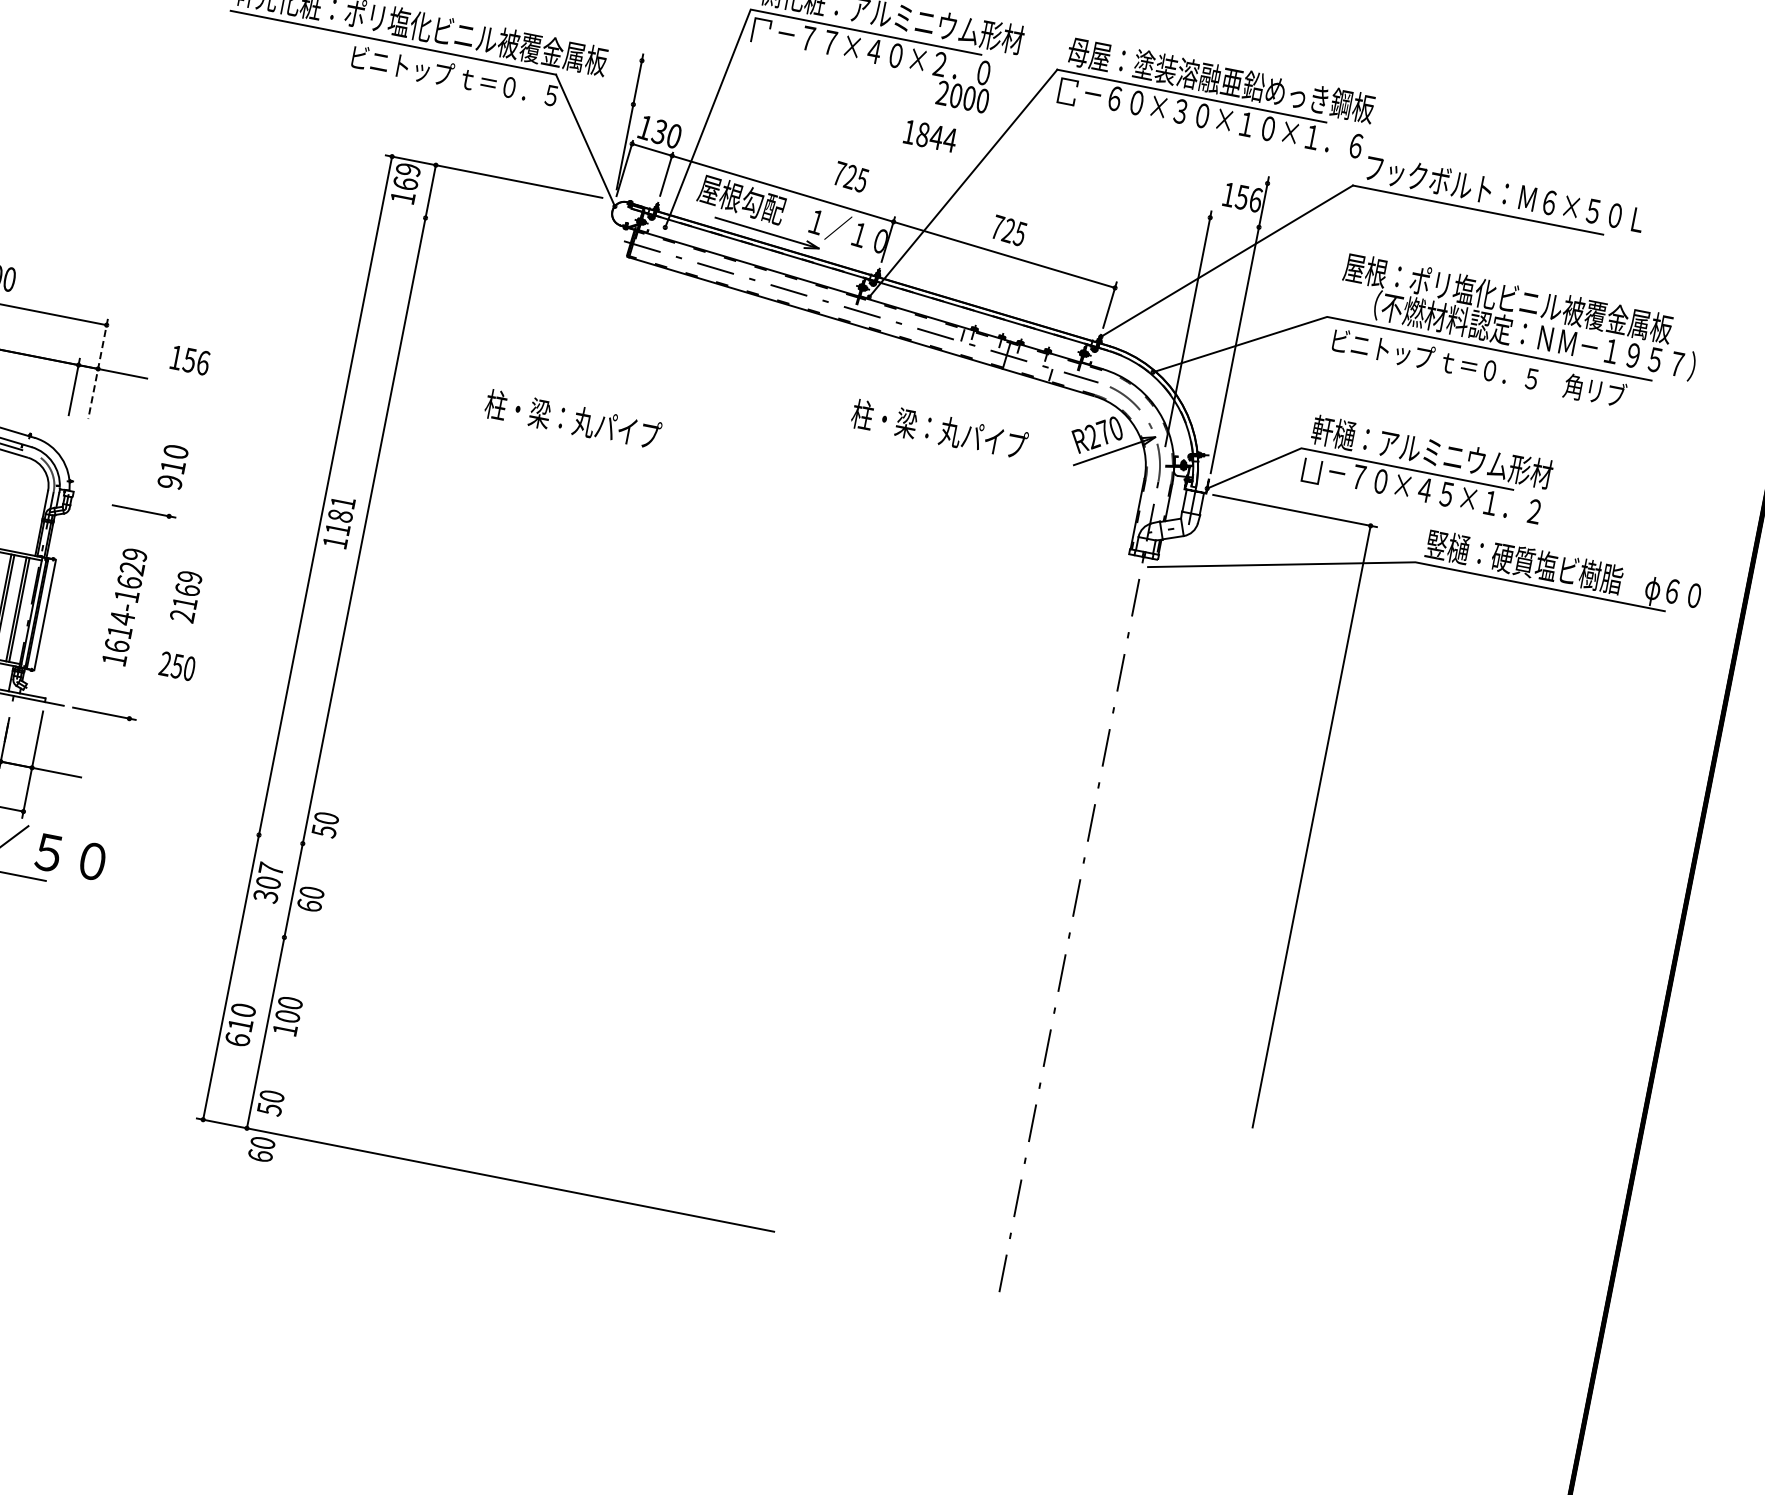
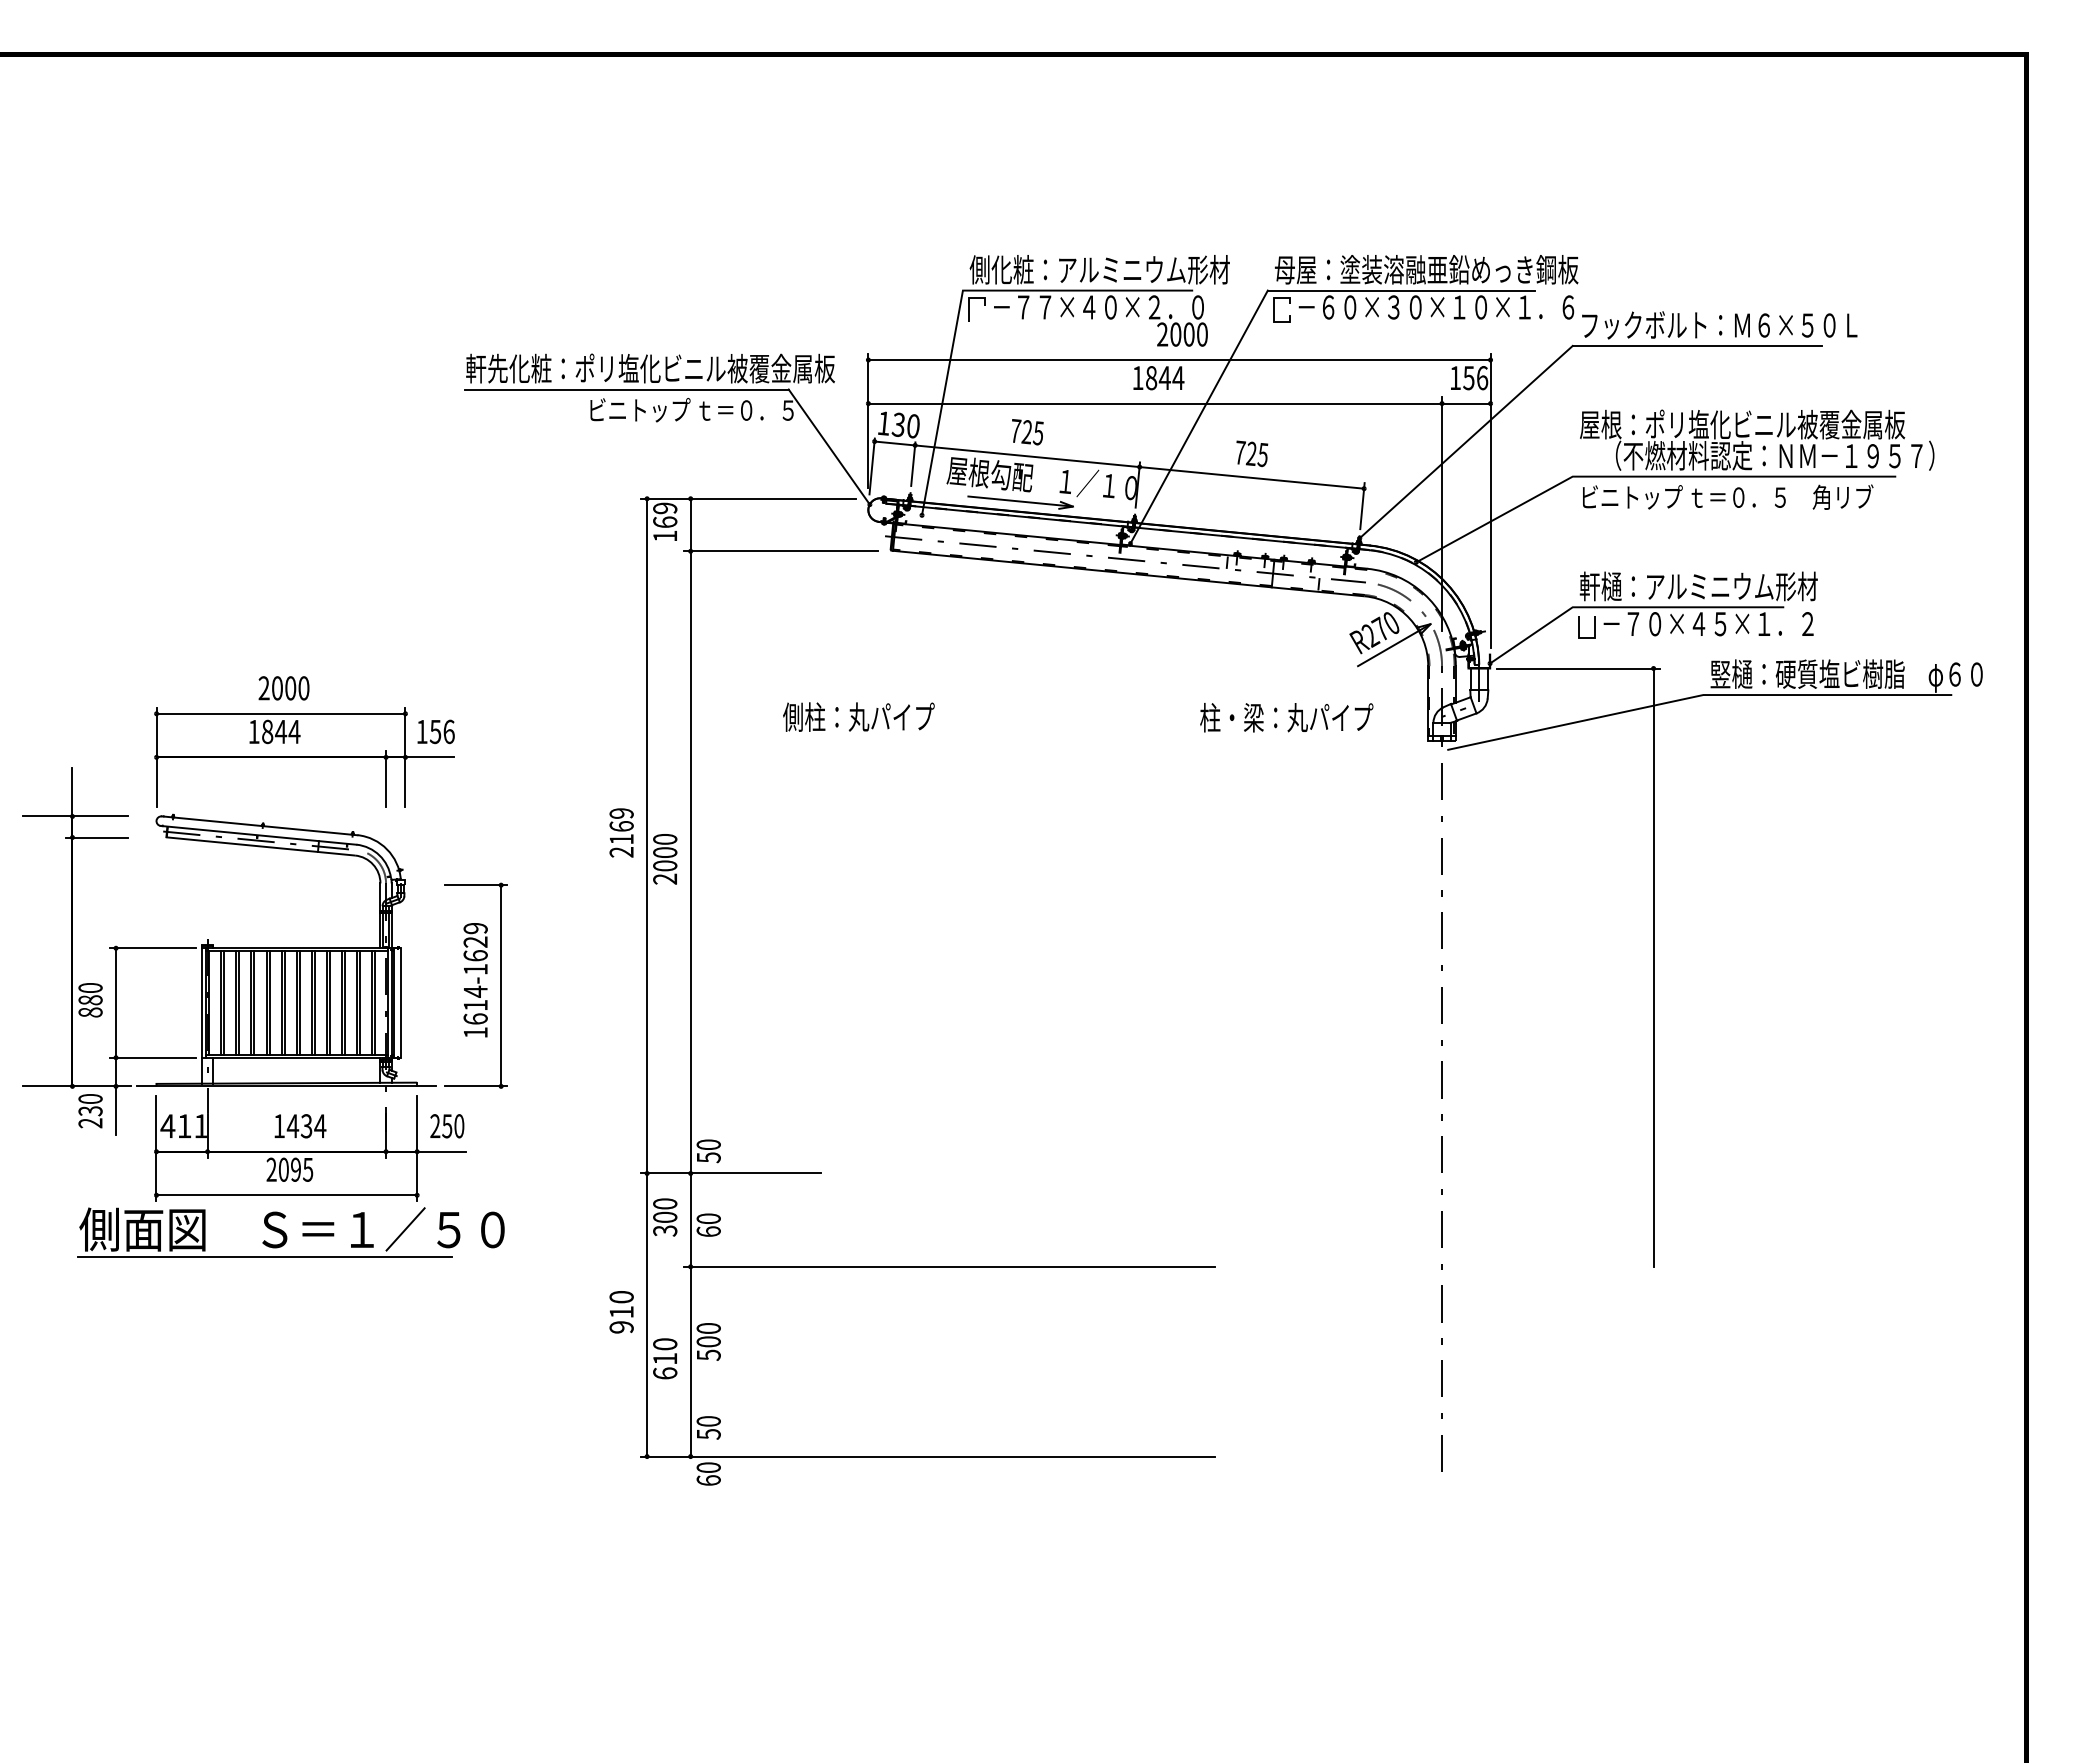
line: (954, 122) -> (1179, 360), added
line: (946, 165) -> (1179, 403), added
text: (851, 177) -> (1027, 432), moved
line: (516, 236) -> (781, 551), added
text: (189, 359) -> (435, 731), moved
line: (98, 369) -> (405, 757), dashed -> solid
text: (572, 419) -> (869, 716), 柱・梁：丸パイプ -> 側柱：丸パイプ
text: (939, 429) -> (1286, 717), moved
text: (172, 467) -> (621, 1312), moved
text: (339, 522) -> (665, 859), 1181 -> 2000
text: (186, 596) -> (621, 832), moved
line: (149, 617) -> (501, 985), added
text: (177, 666) -> (447, 1126), moved
line: (342, 851) -> (730, 1173), added
text: (271, 868) -> (665, 1203), 307 -> 300
line: (544, 988) -> (949, 1266), added
text: (285, 1029) -> (708, 1354), 100 -> 500

